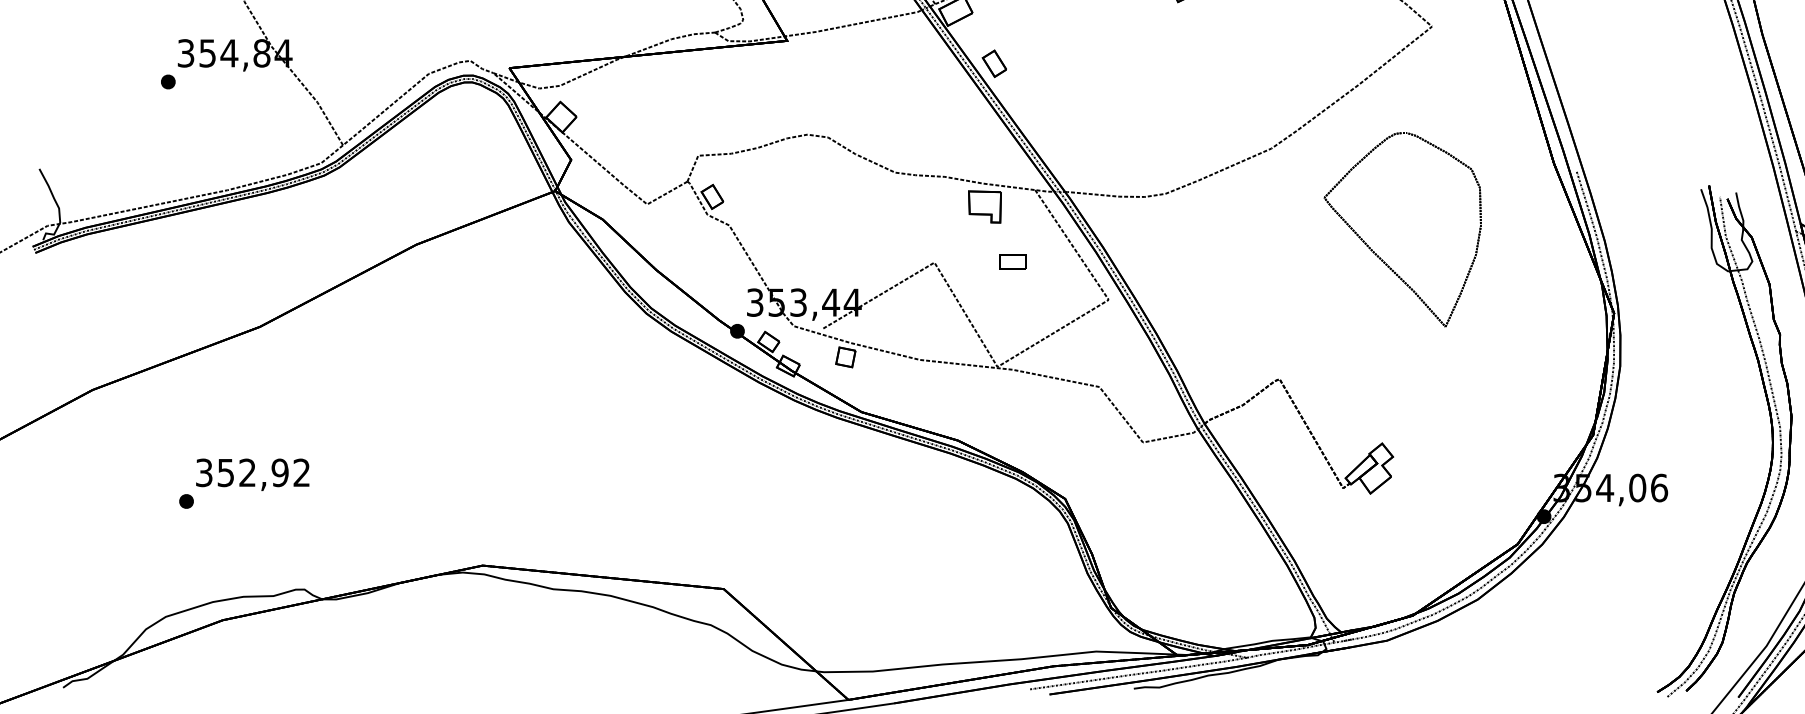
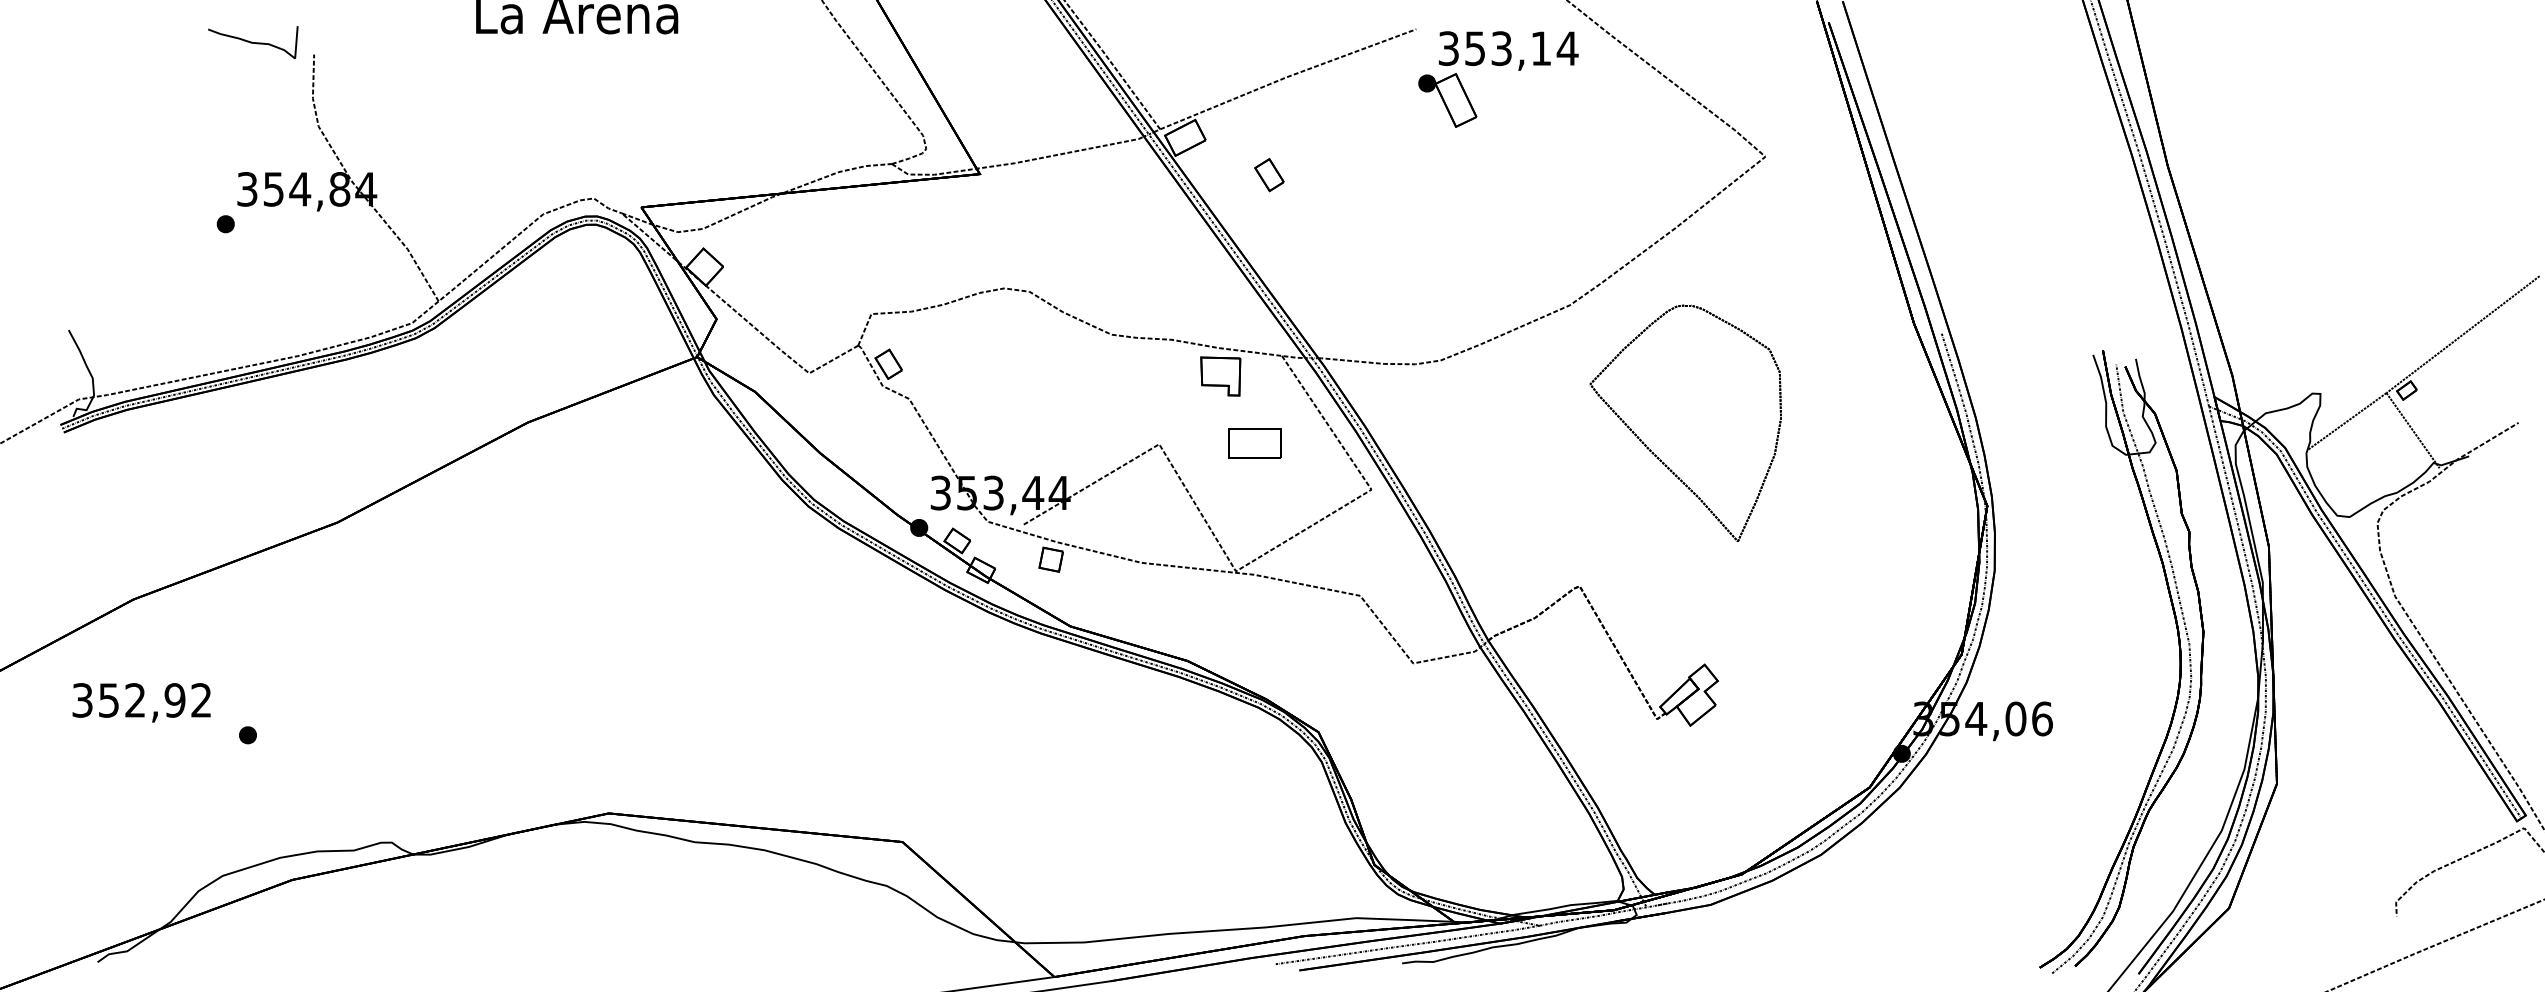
part: (994, 64) -> (1269, 175), moved
part: (1377, 254) -> (1654, 453), moved
part: (1012, 261) -> (1254, 442), size x1.6
text: (252, 474) -> (141, 702), moved

